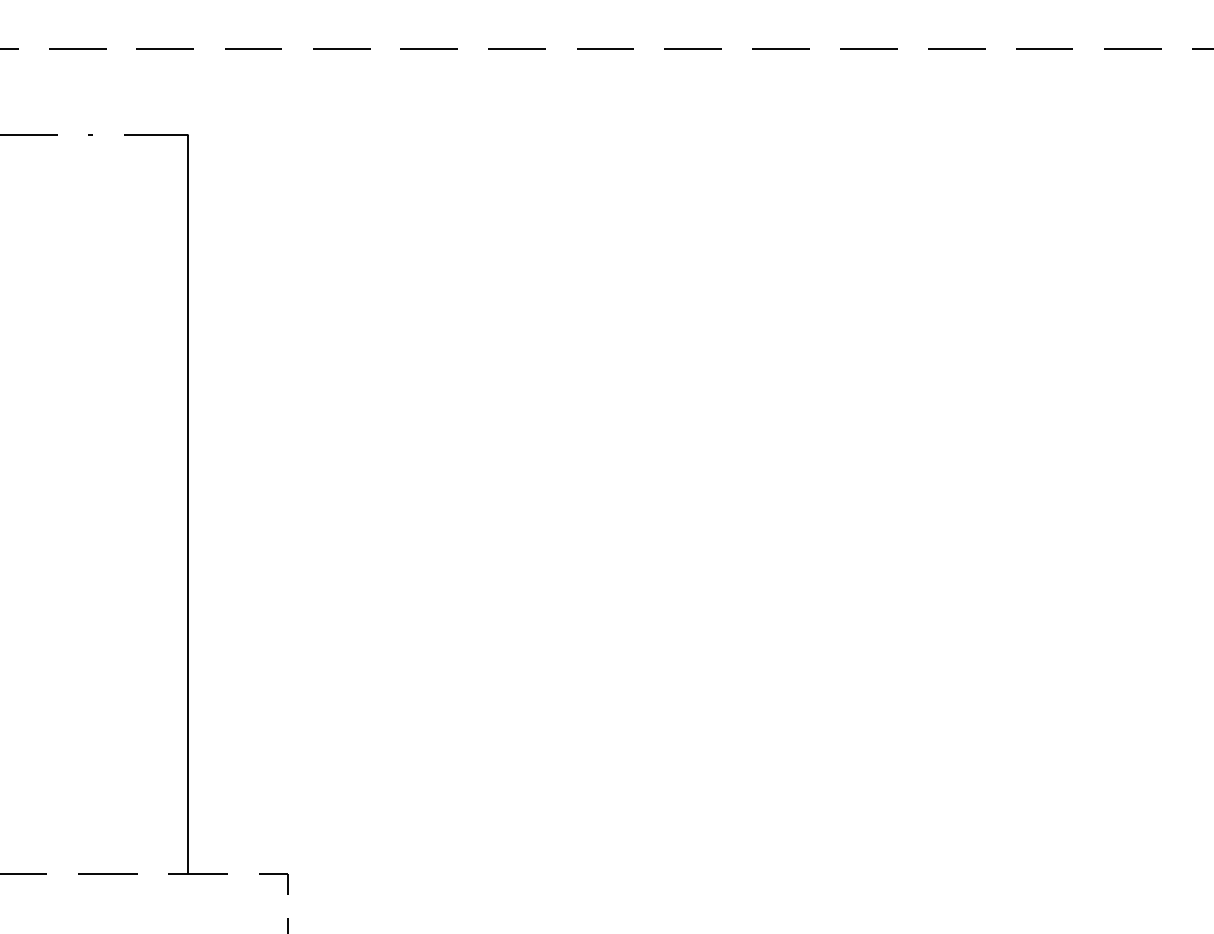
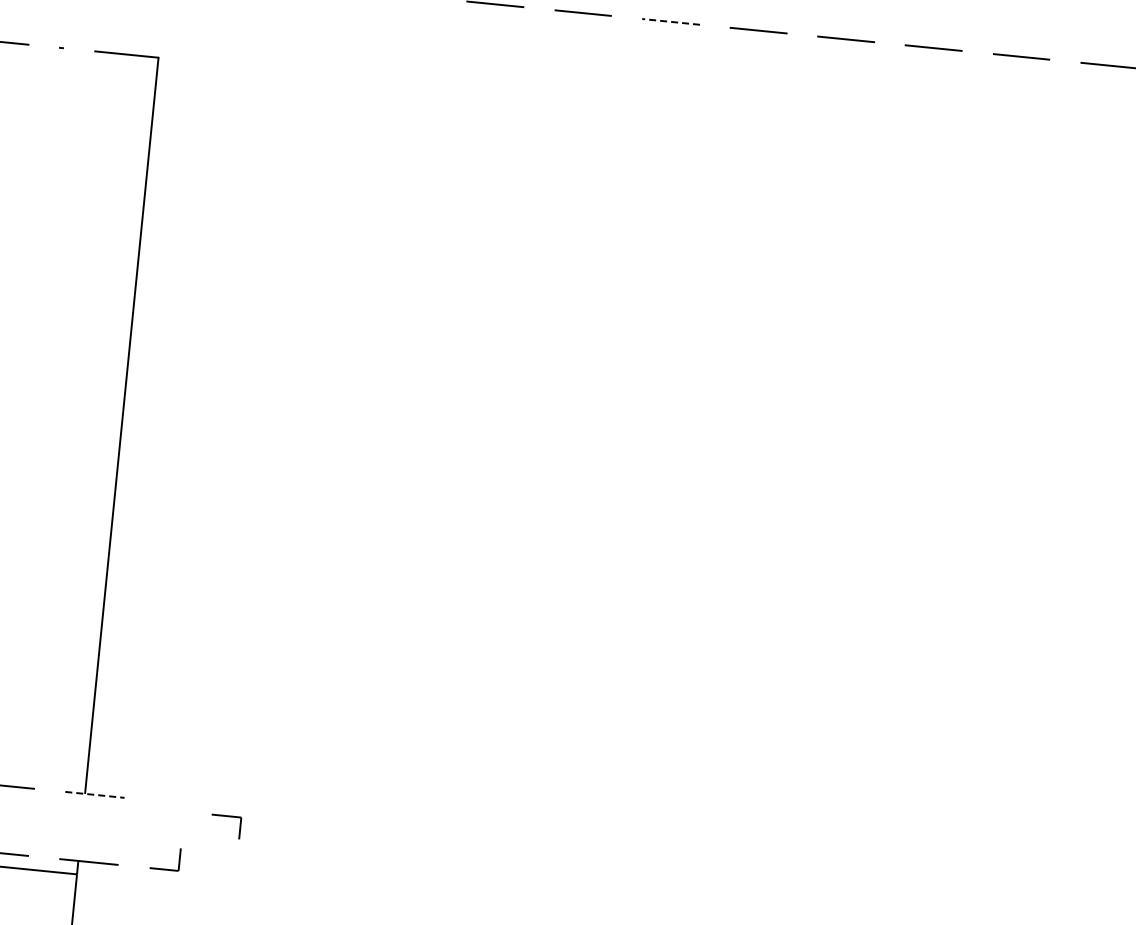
line: (692, 48) -> (670, 21), solid -> dashed
line: (197, 873) -> (94, 794), solid -> dashed
part: (273, 874) -> (226, 817), moved

